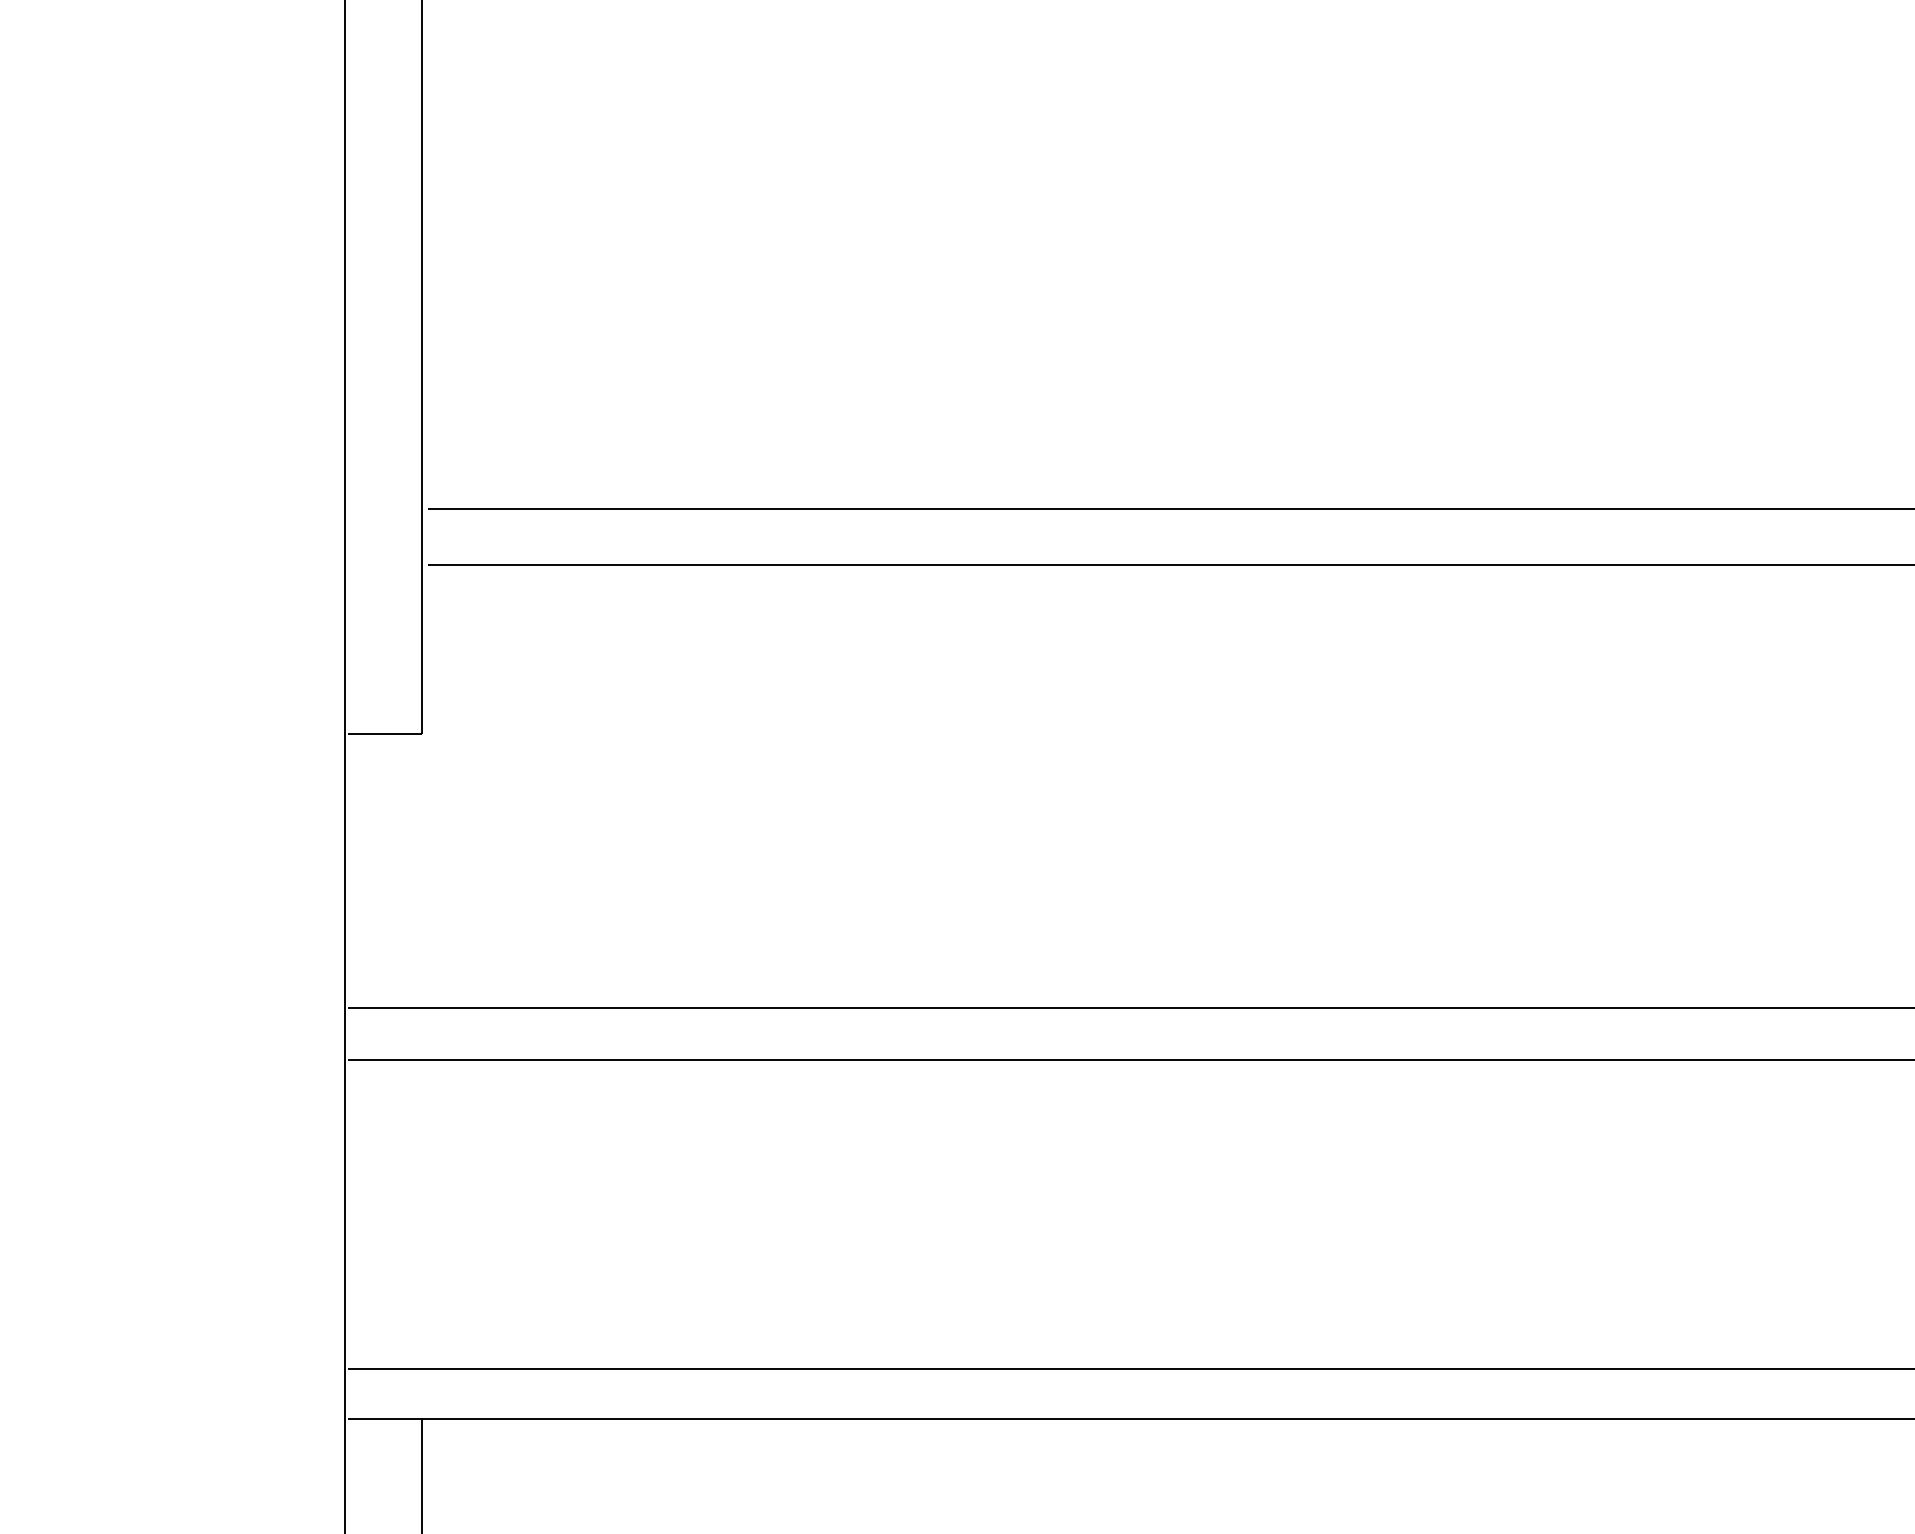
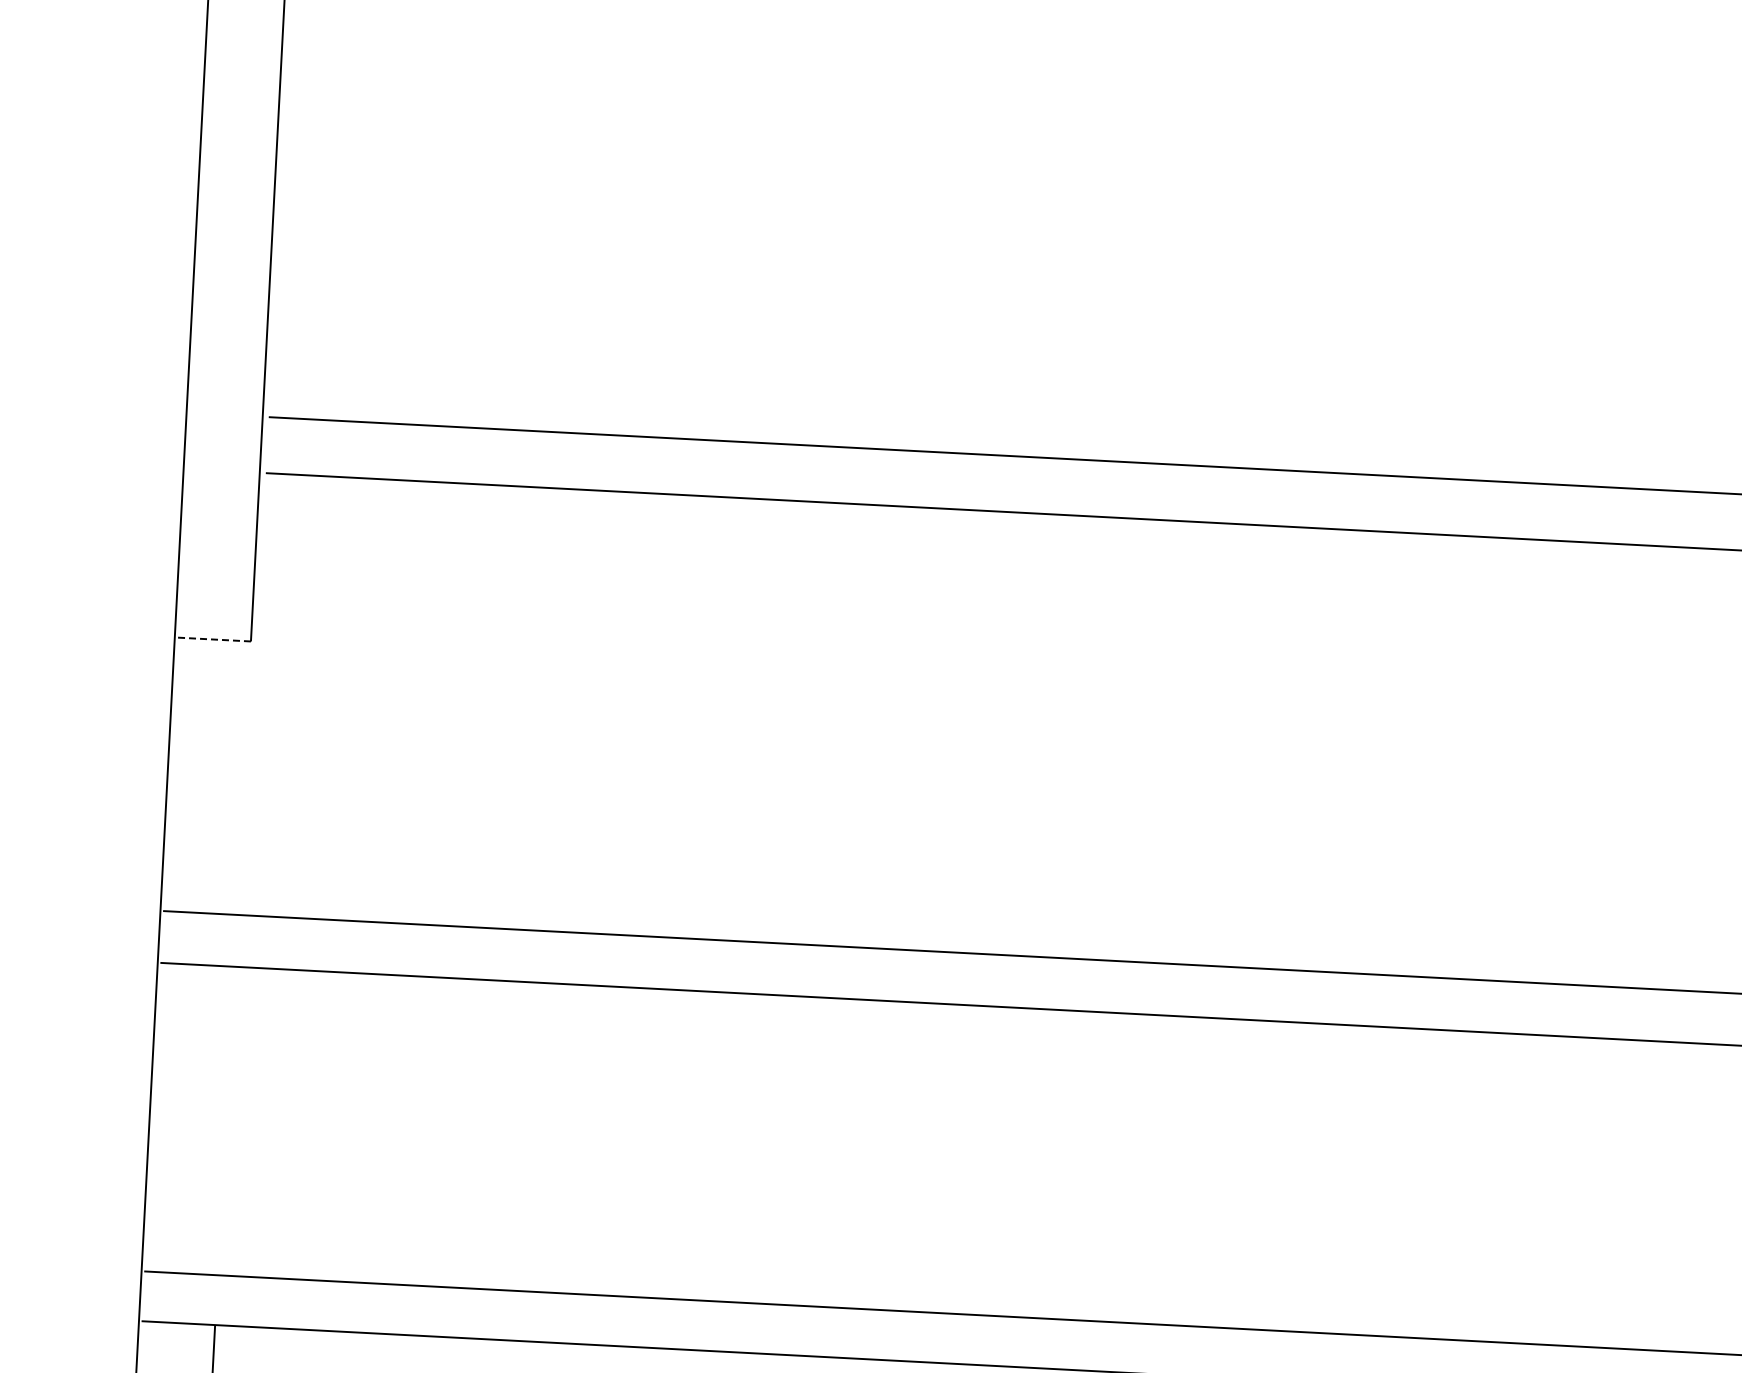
line: (384, 734) -> (213, 639), solid -> dashed

